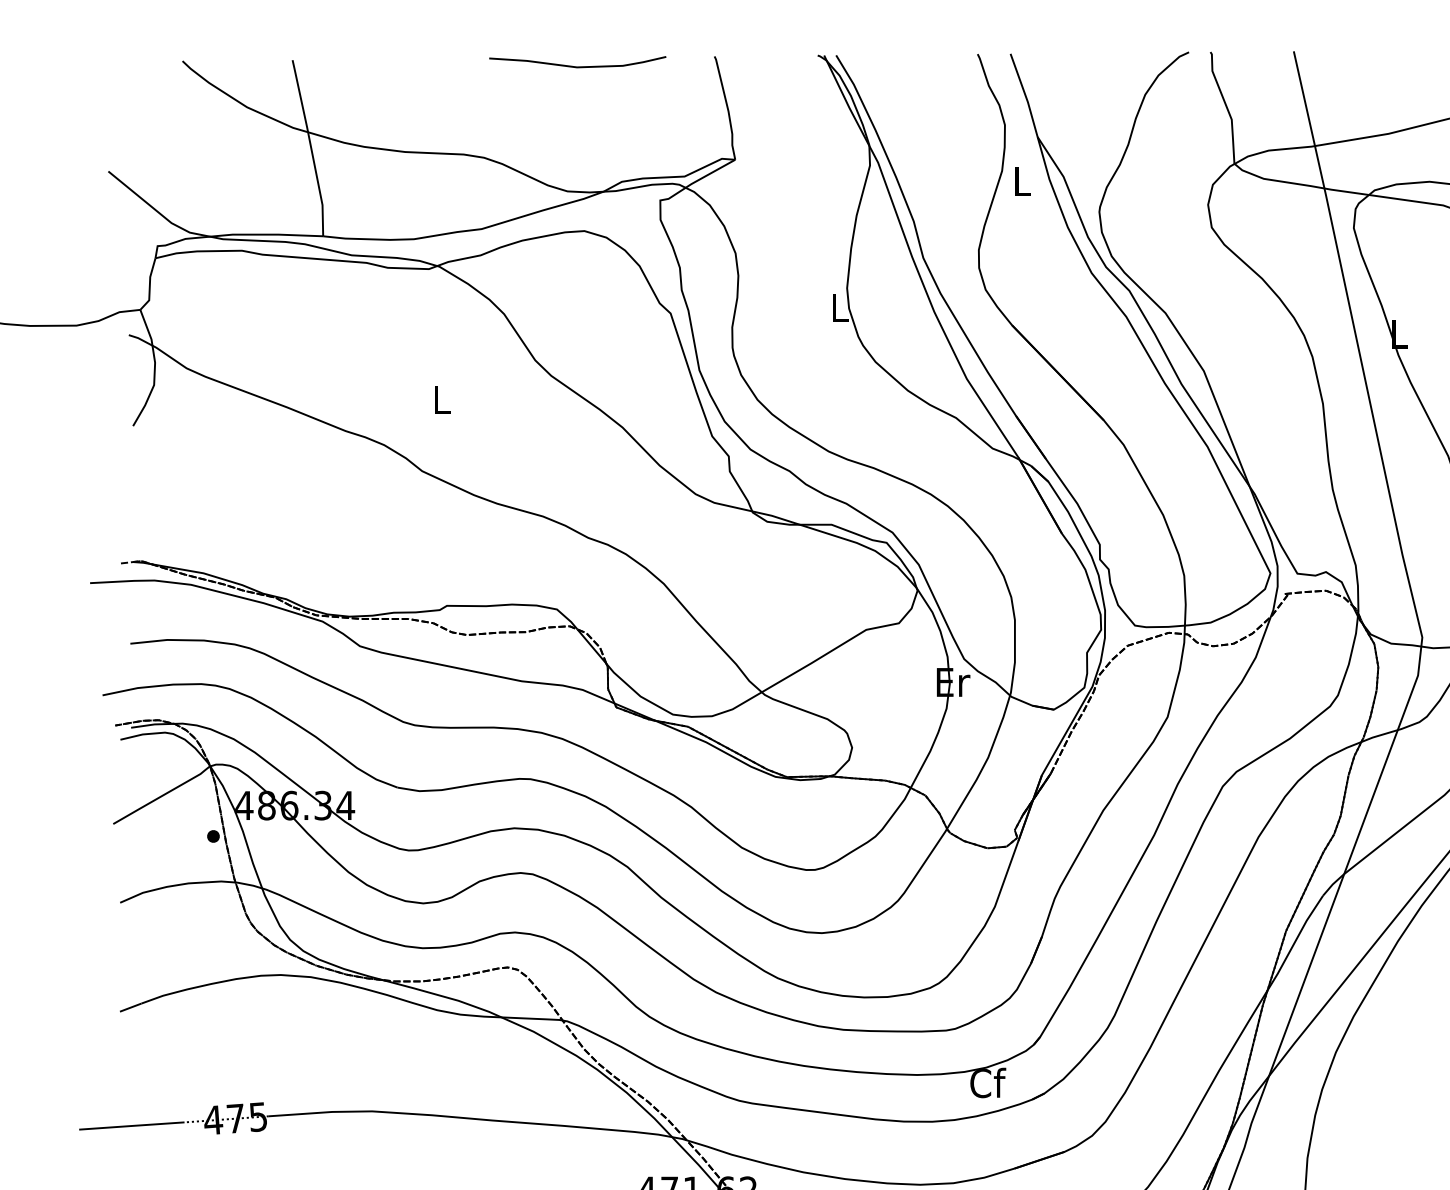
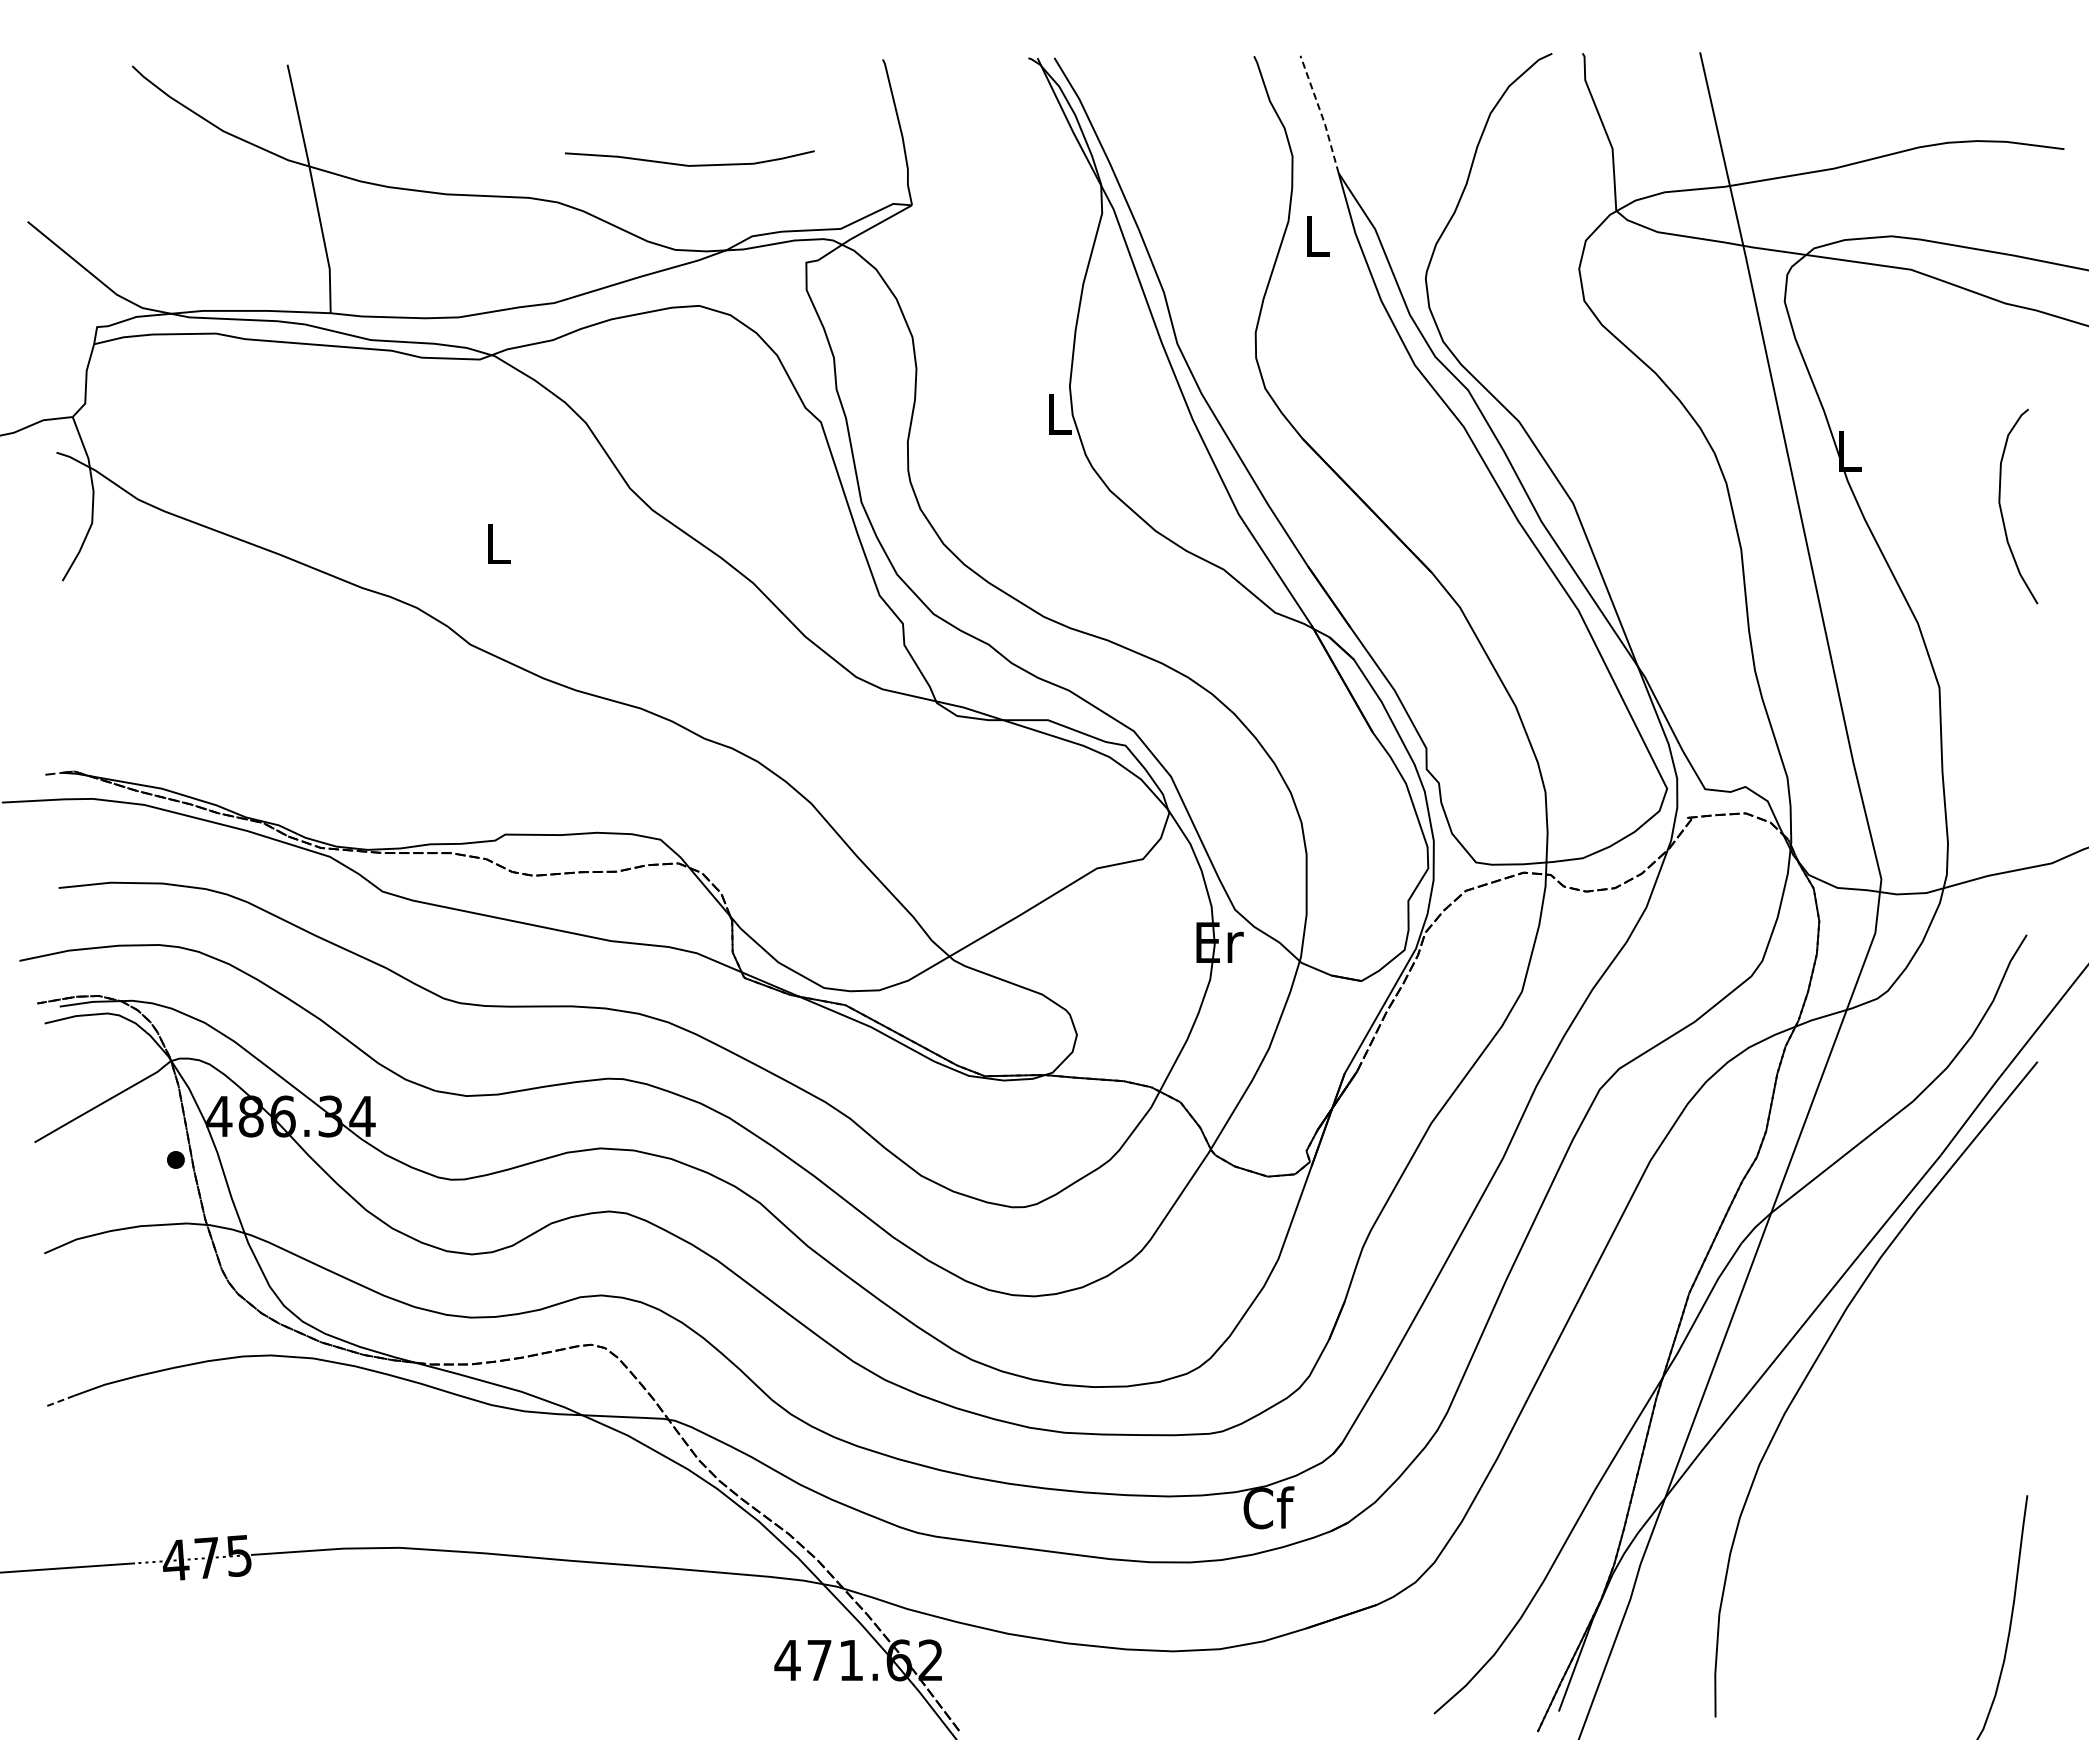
curve: (576, 66) -> (687, 164), moved
line: (1025, 94) -> (1321, 113), solid -> dashed
line: (130, 1007) -> (58, 1401), solid -> dashed

